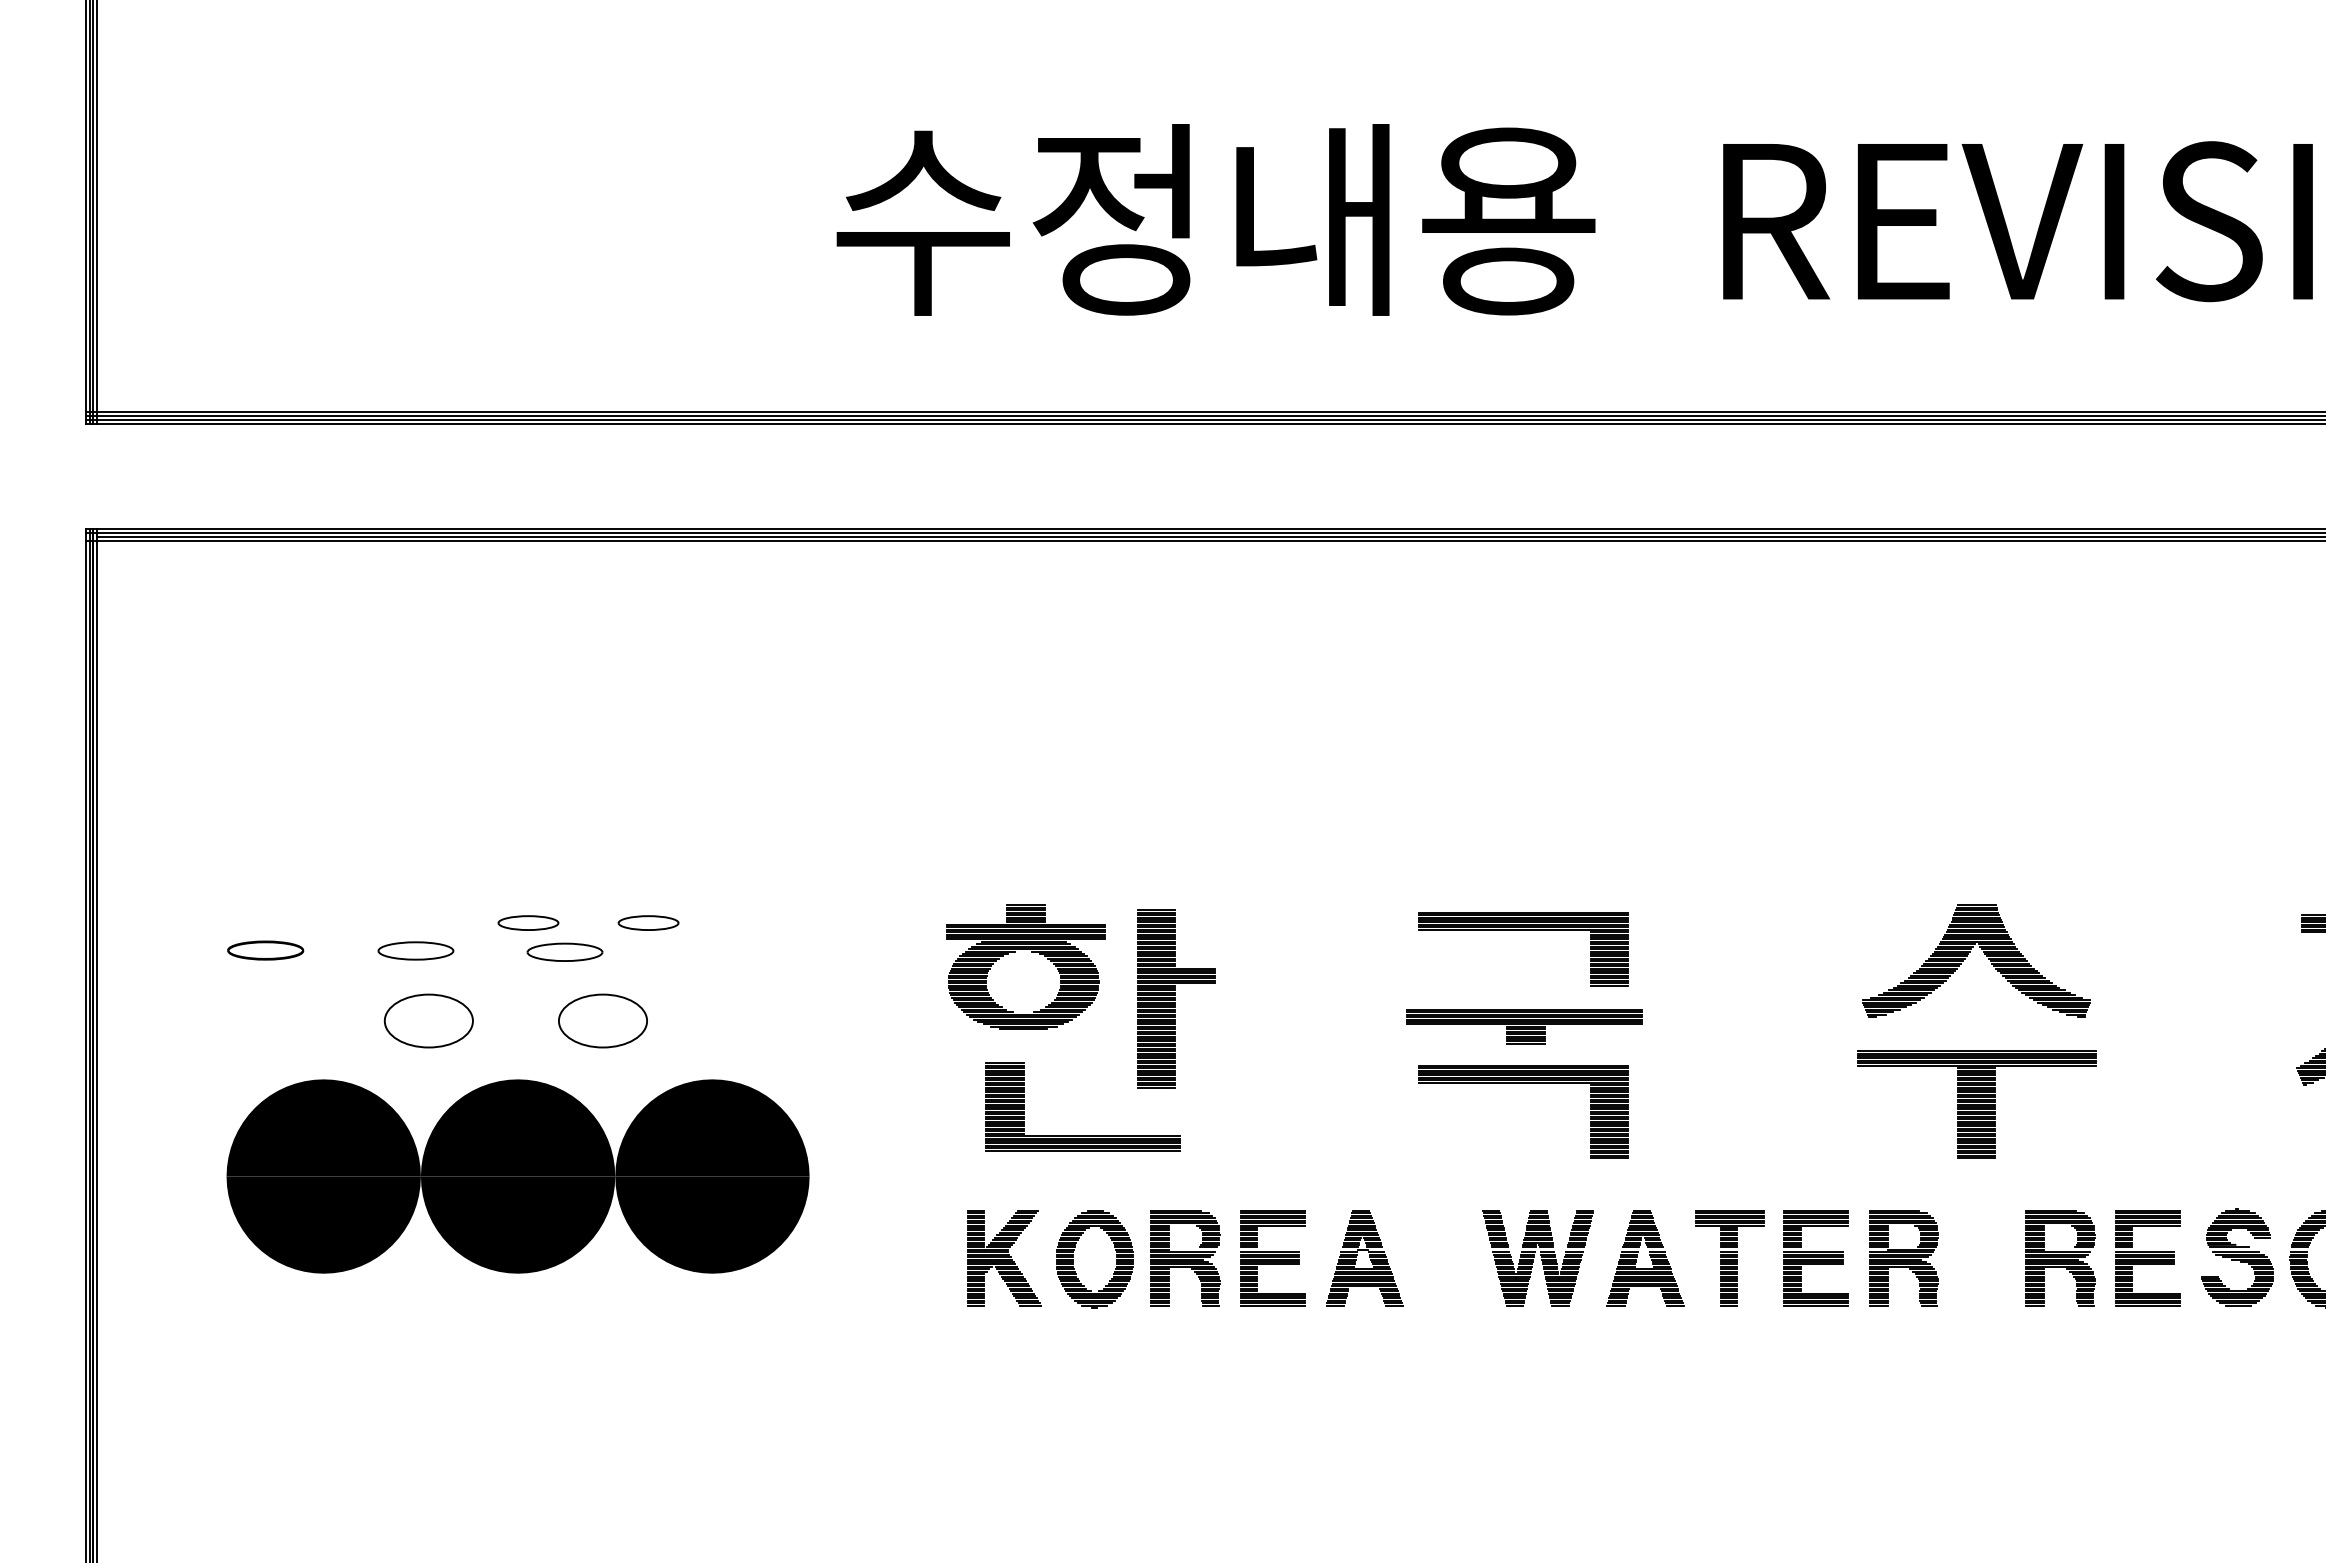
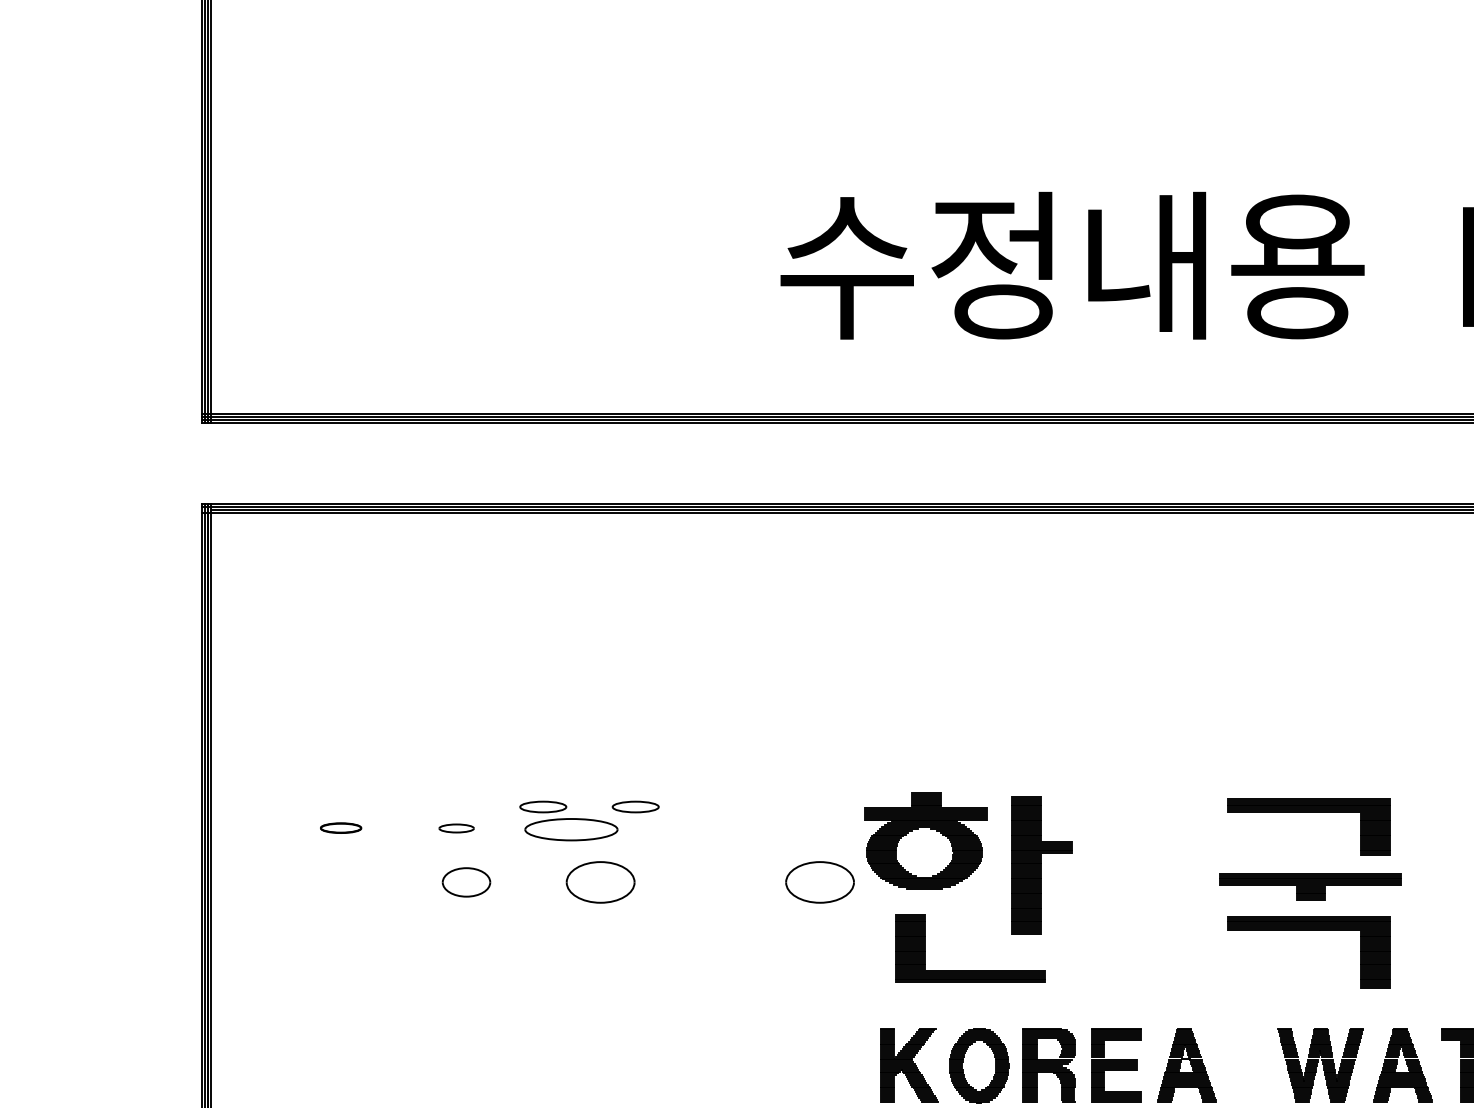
part: (265, 950) -> (340, 828), size x0.7
part: (415, 950) -> (456, 828), size x0.6
part: (564, 951) -> (571, 828), size x1.6
part: (428, 1020) -> (466, 882), size x0.7
part: (887, 1020) -> (819, 882), added
part: (517, 1176) -> (534, 1002), removed

